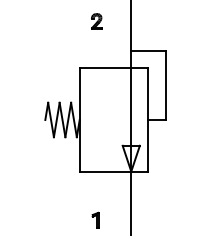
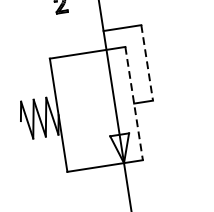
line: (165, 86) -> (147, 63), solid -> dashed
line: (148, 119) -> (134, 103), solid -> dashed

